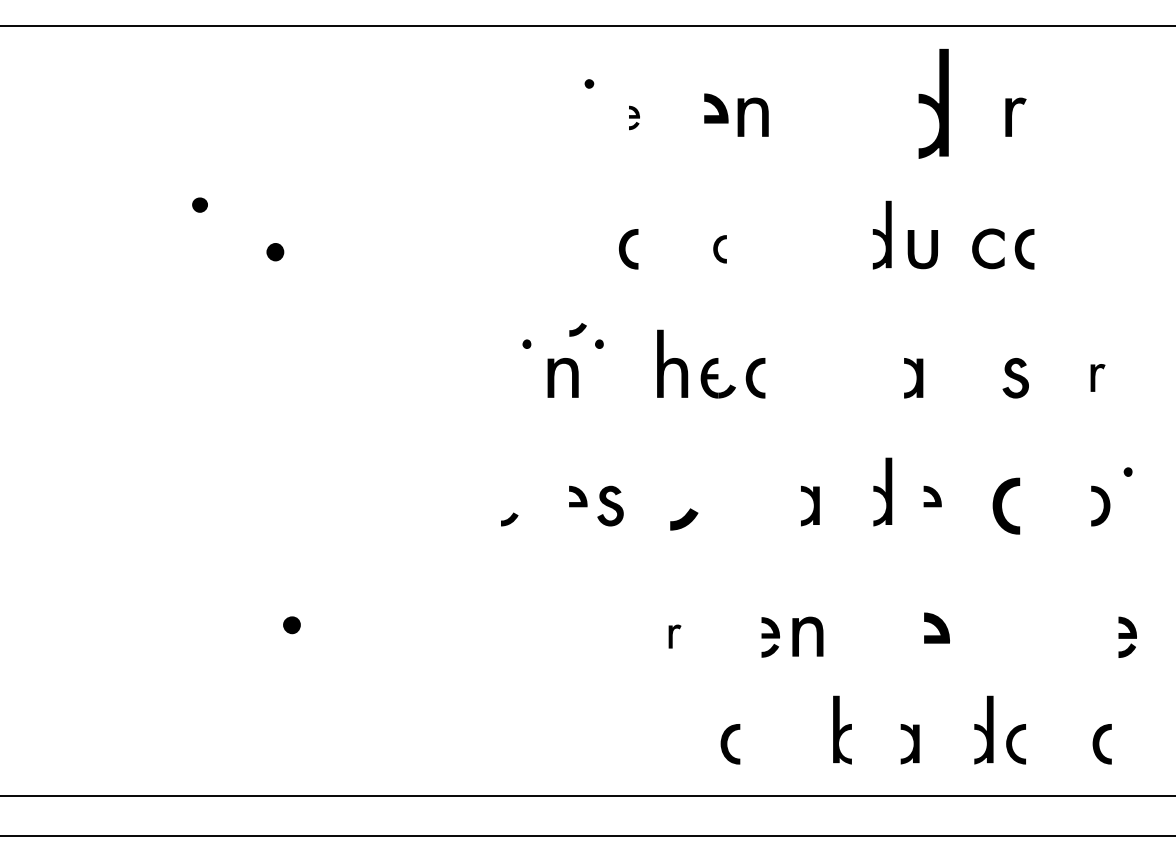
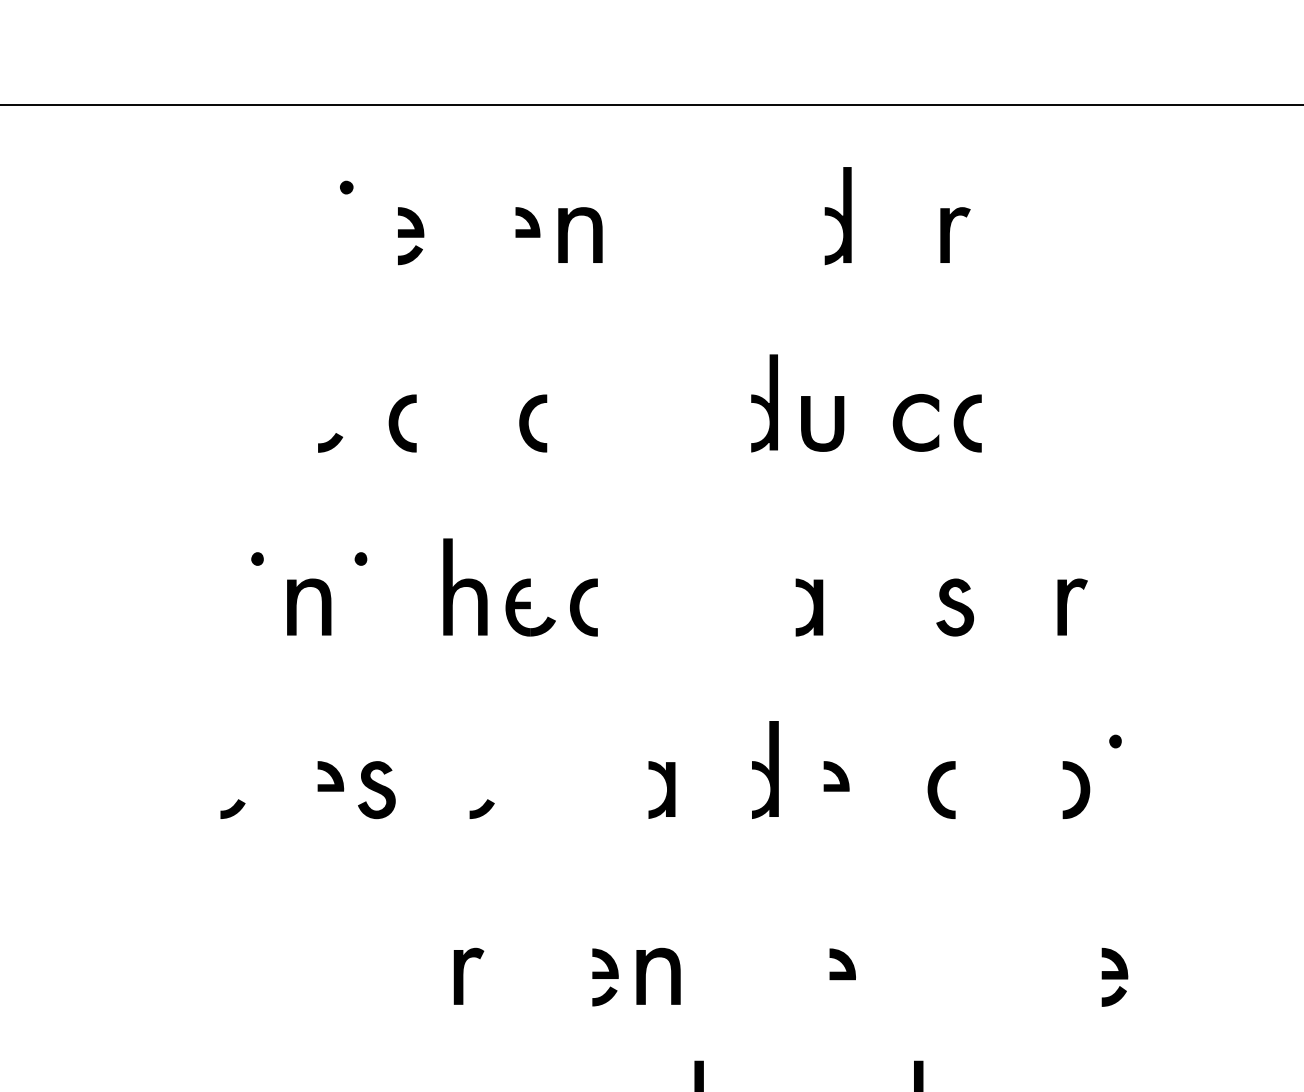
part: (933, 103) -> (837, 215), size x0.62
part: (716, 107) -> (528, 221), size x0.71
part: (634, 117) -> (411, 235), size x1.67
part: (719, 249) -> (532, 423), size x1.43
part: (577, 329) -> (329, 442), moved
part: (1097, 377) -> (1071, 606), size x1.43
part: (1005, 505) -> (940, 789), size x0.71
part: (684, 519) -> (482, 809), size x0.62
part: (936, 628) -> (842, 964), size x0.71
part: (674, 636) -> (468, 976), size x1.67

